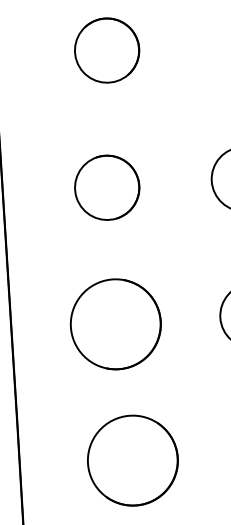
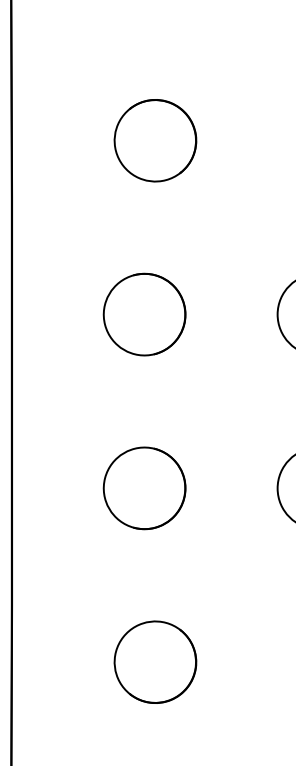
part: (115, 324) -> (144, 488), size x0.71
part: (132, 459) -> (155, 661), size x0.71

